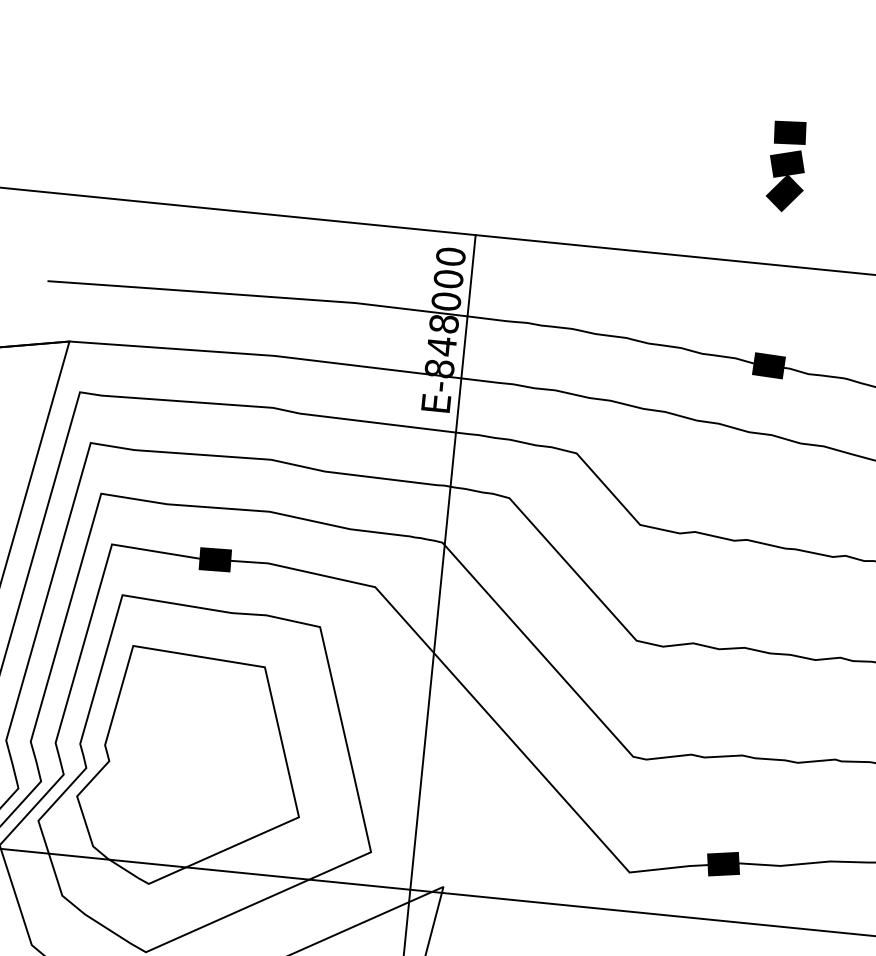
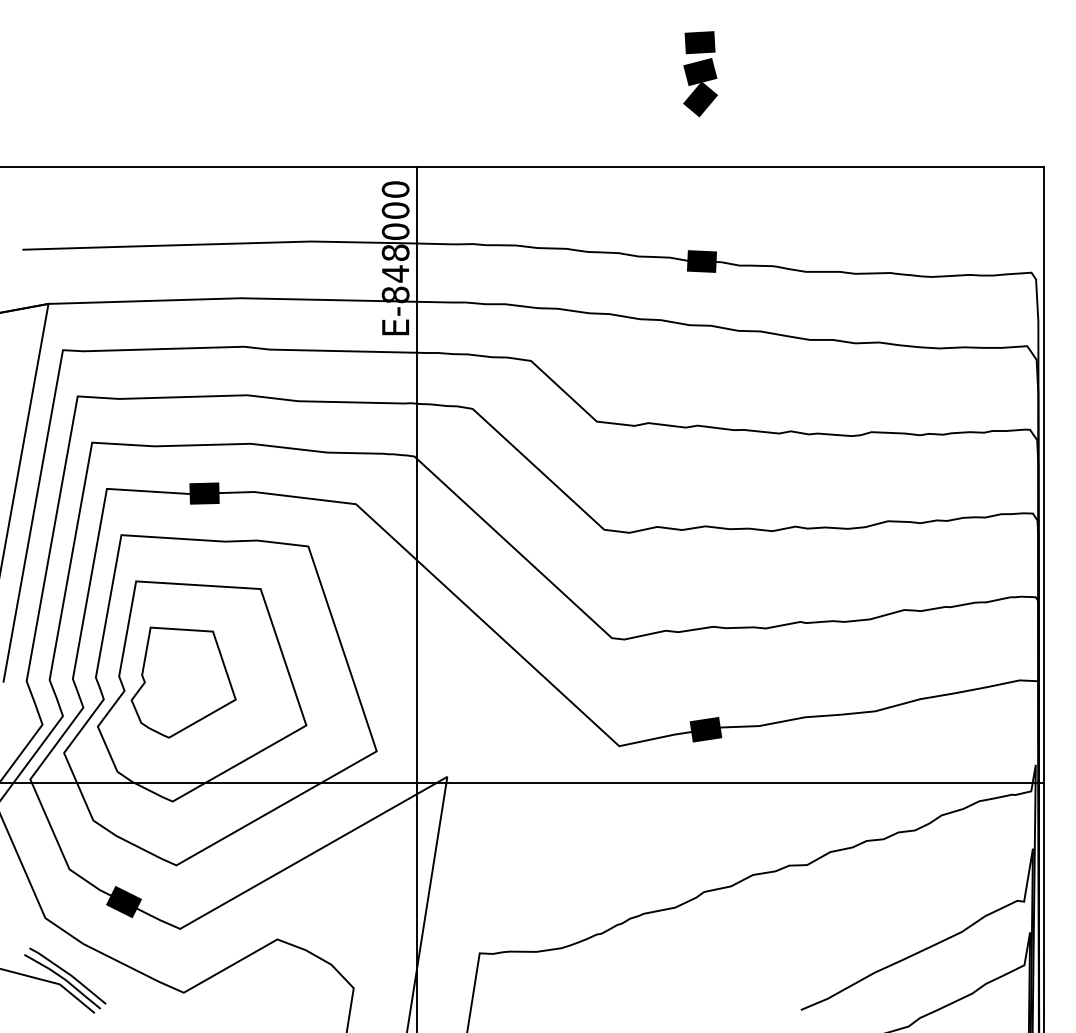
part: (172, 758) -> (183, 682), added

